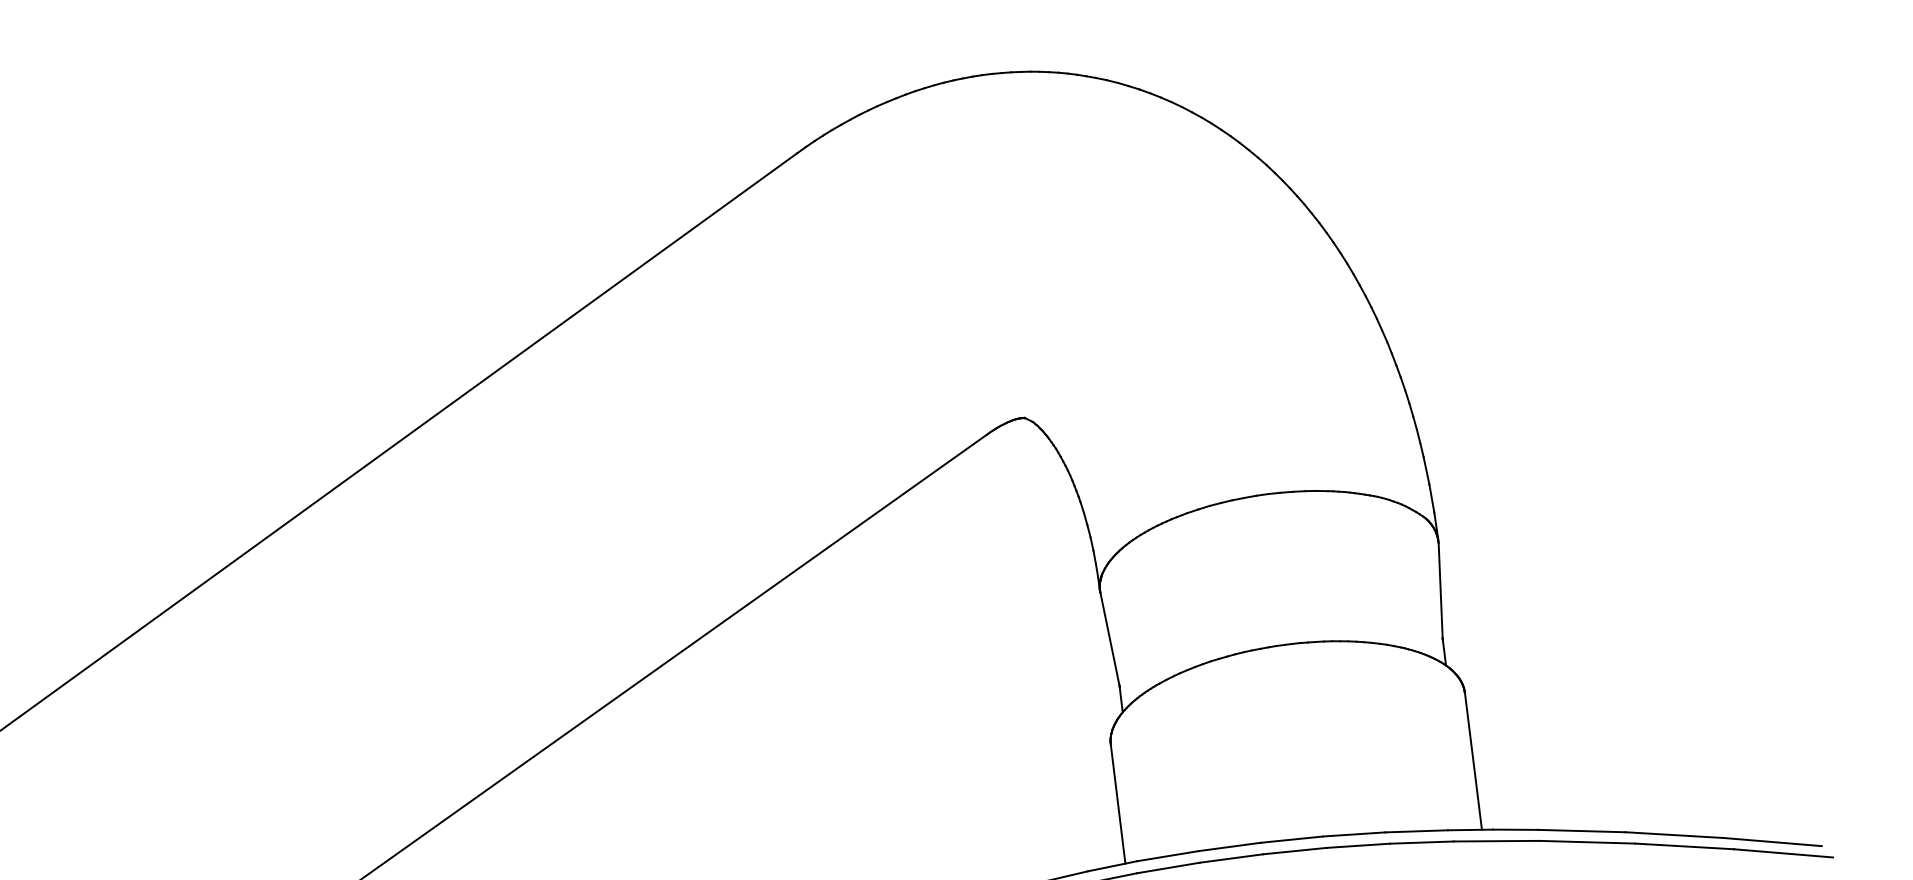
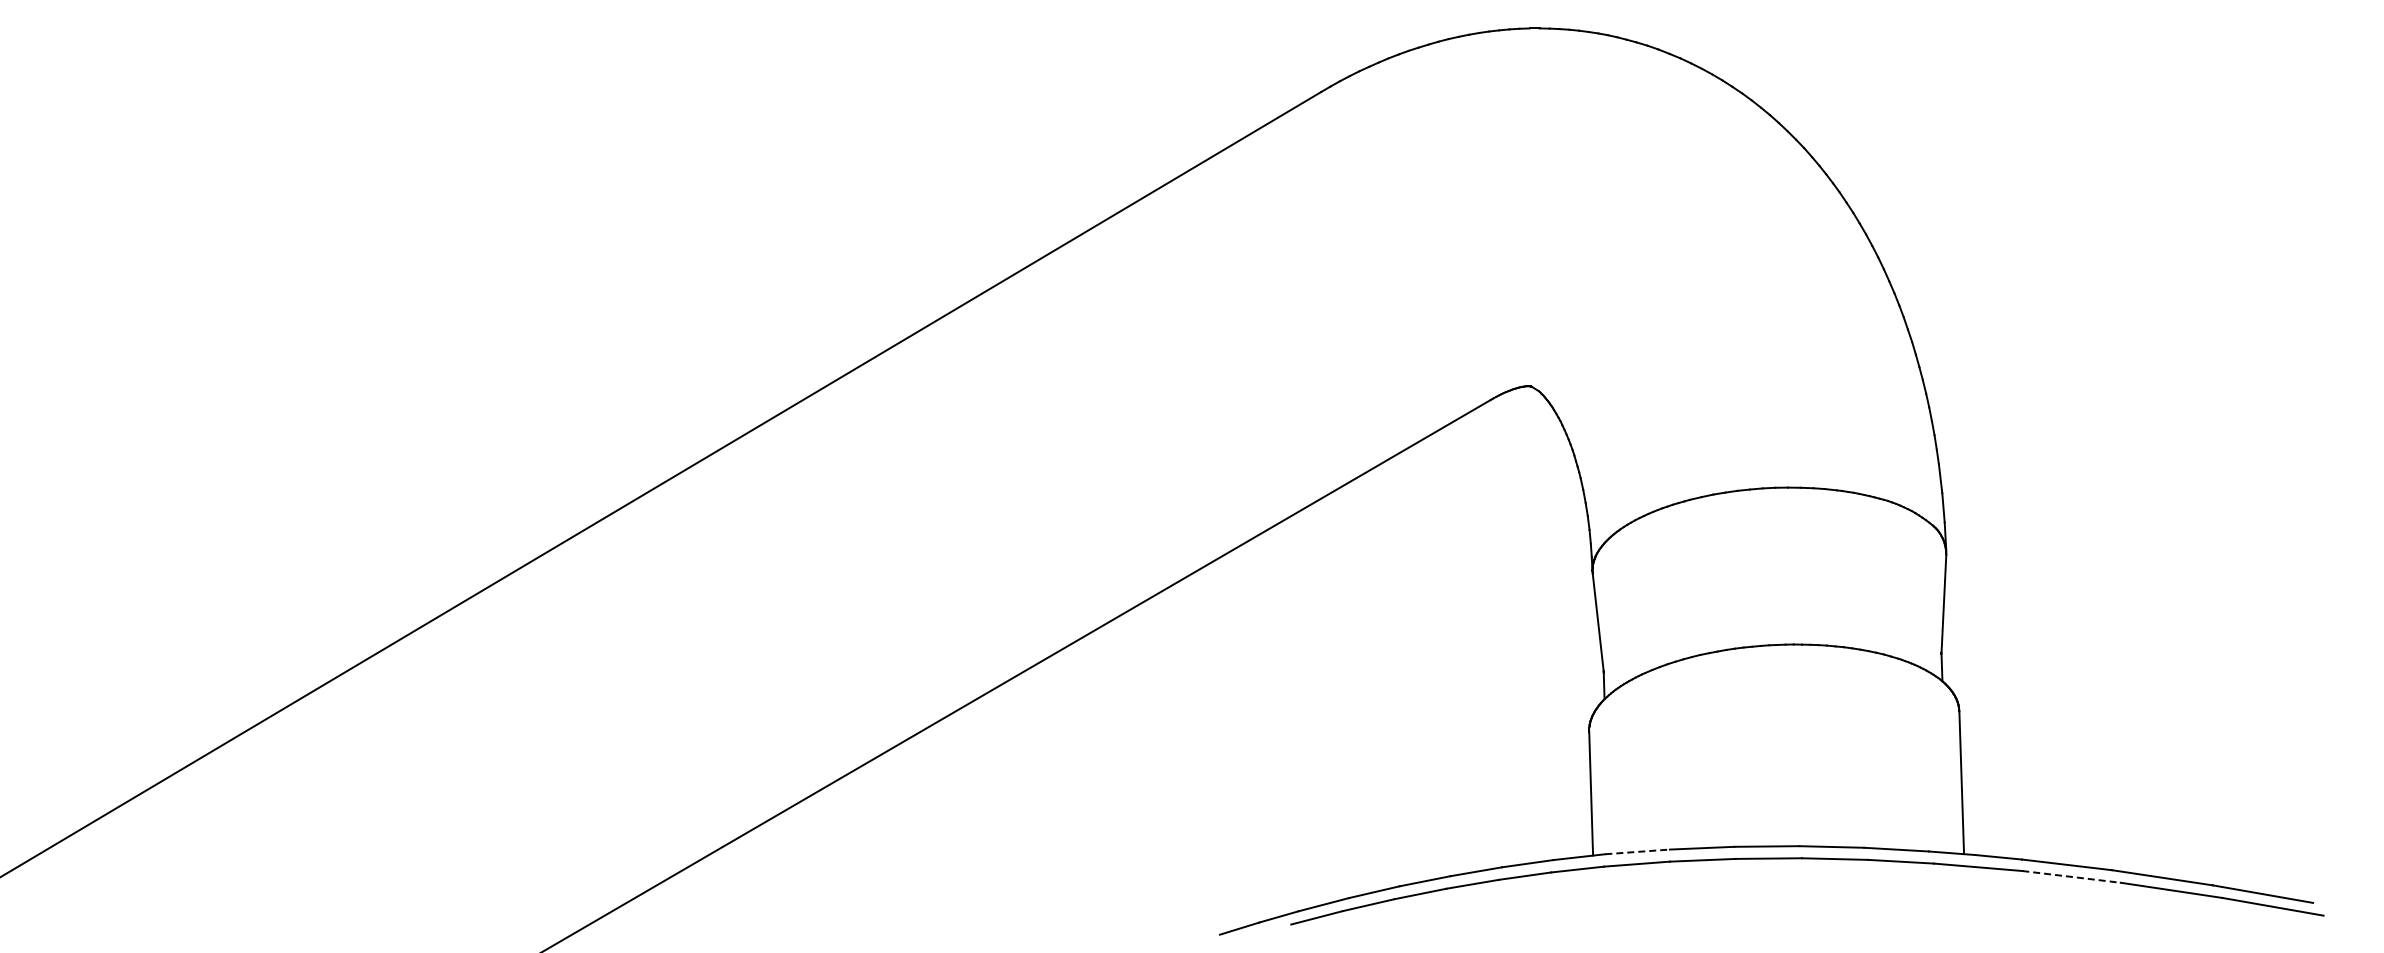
line: (1587, 841) -> (2071, 876), solid -> dashed
line: (1168, 855) -> (1638, 851), solid -> dashed

